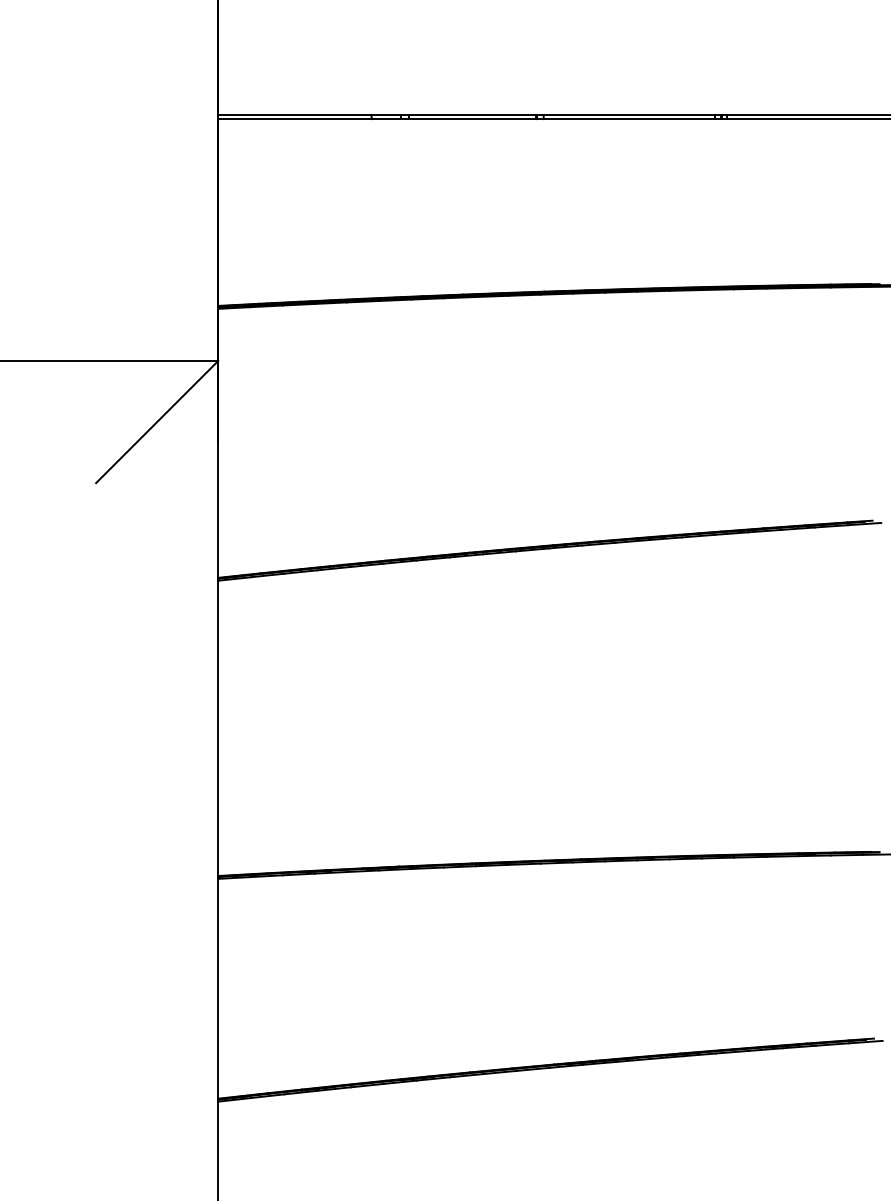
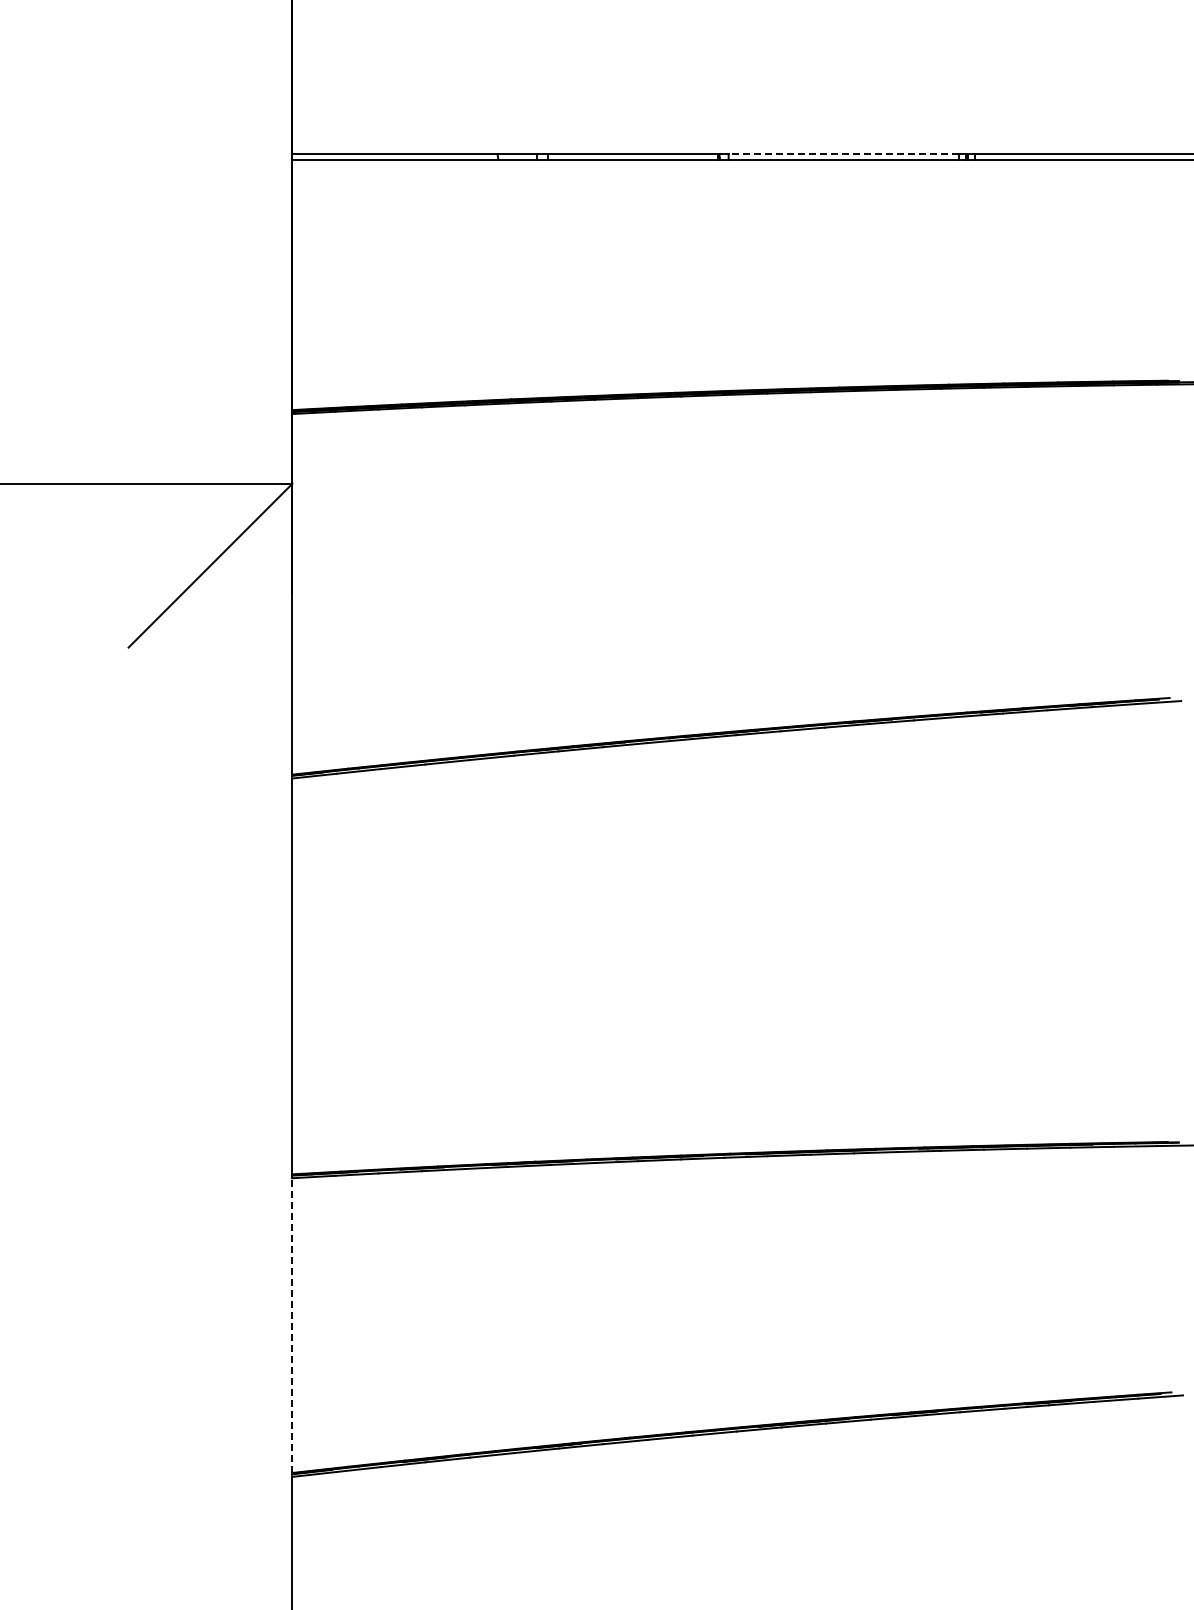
line: (629, 115) -> (843, 154), solid -> dashed
line: (218, 988) -> (292, 1325), solid -> dashed

